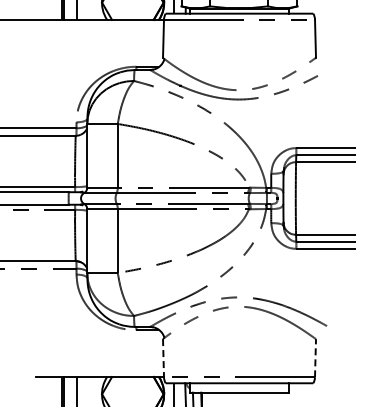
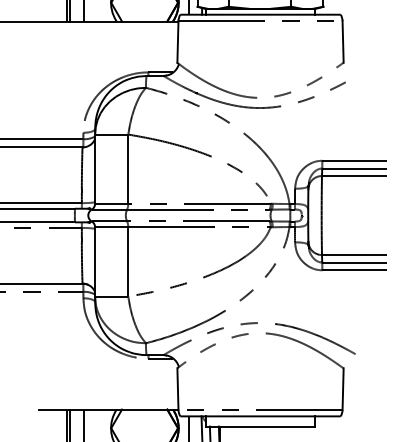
line: (315, 357) -> (343, 388), dashed -> solid
line: (163, 358) -> (177, 389), dashed -> solid

